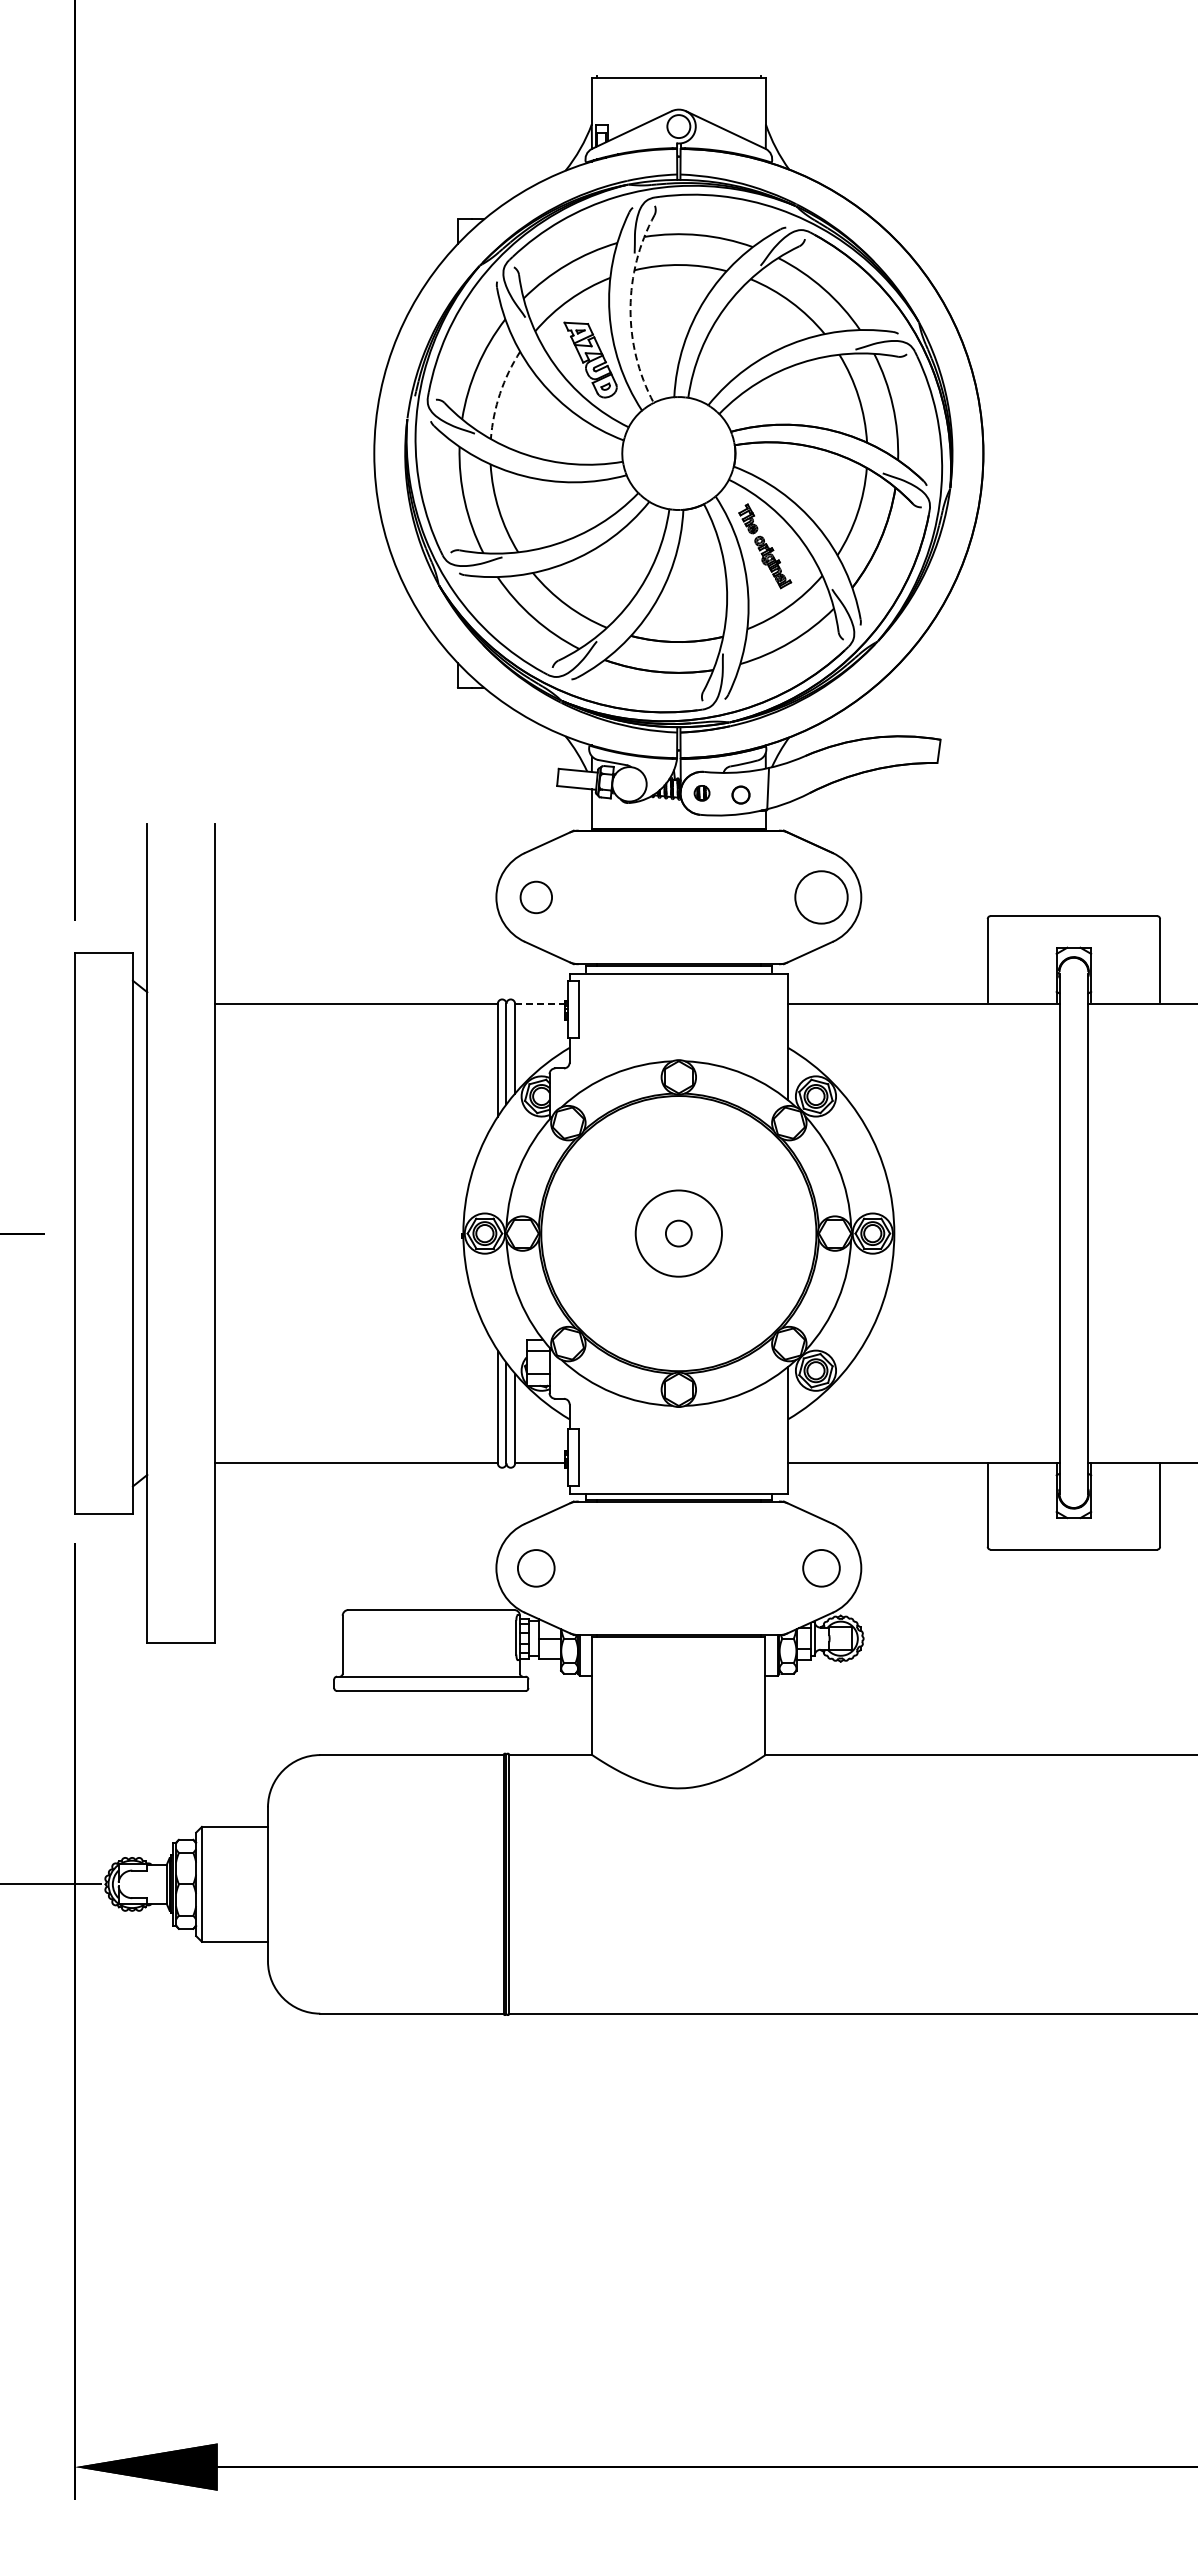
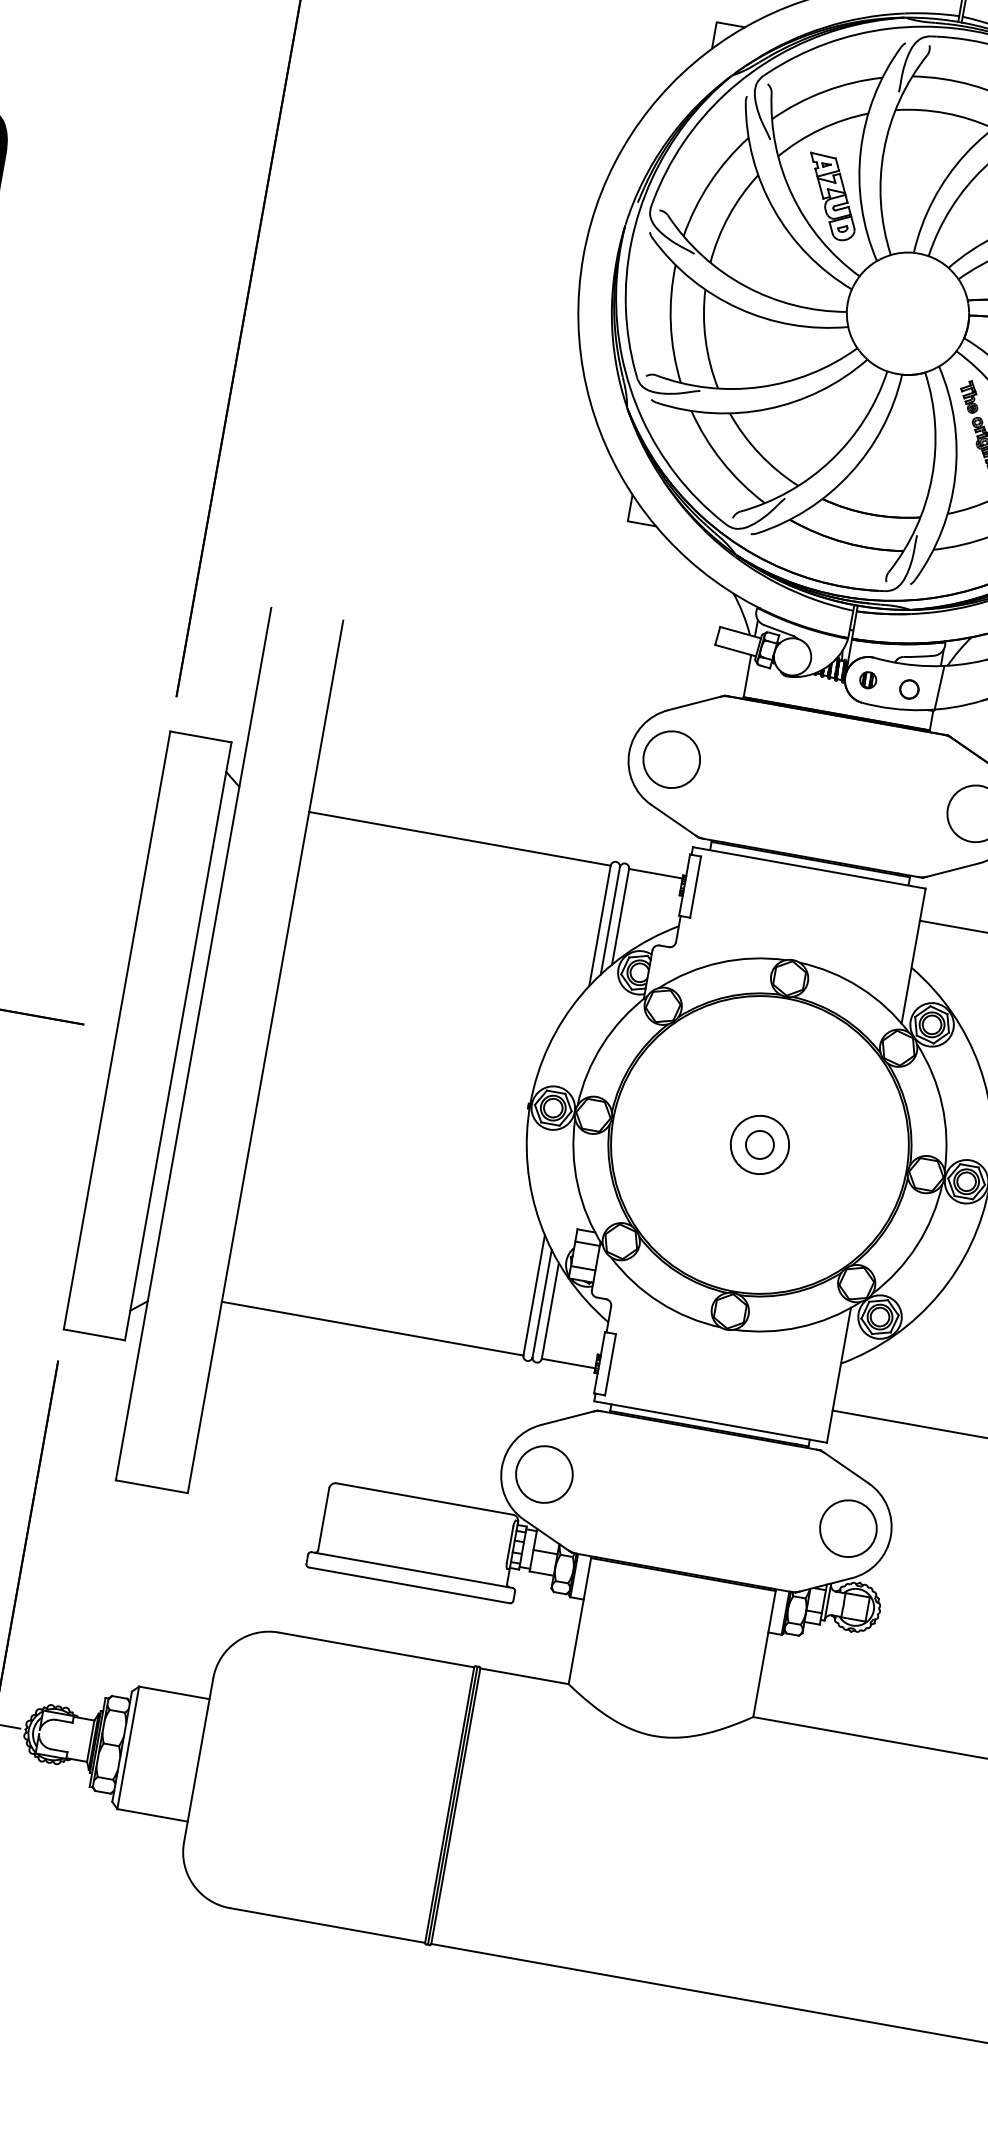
arc: (630, 308) -> (884, 150), dashed -> solid
arc: (500, 393) -> (729, 215), dashed -> solid
circle: (536, 897) -> (672, 759), size x1.67
line: (540, 1003) -> (656, 873), dashed -> solid
circle: (678, 1233) -> (759, 1144), size x0.62
circle: (536, 1568) -> (544, 1474), size x1.43
circle: (821, 1568) -> (848, 1528), size x1.43

